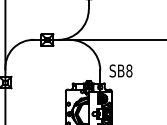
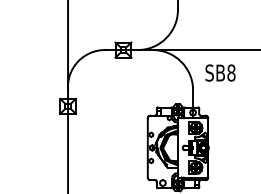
text: (121, 70) -> (220, 72), moved

